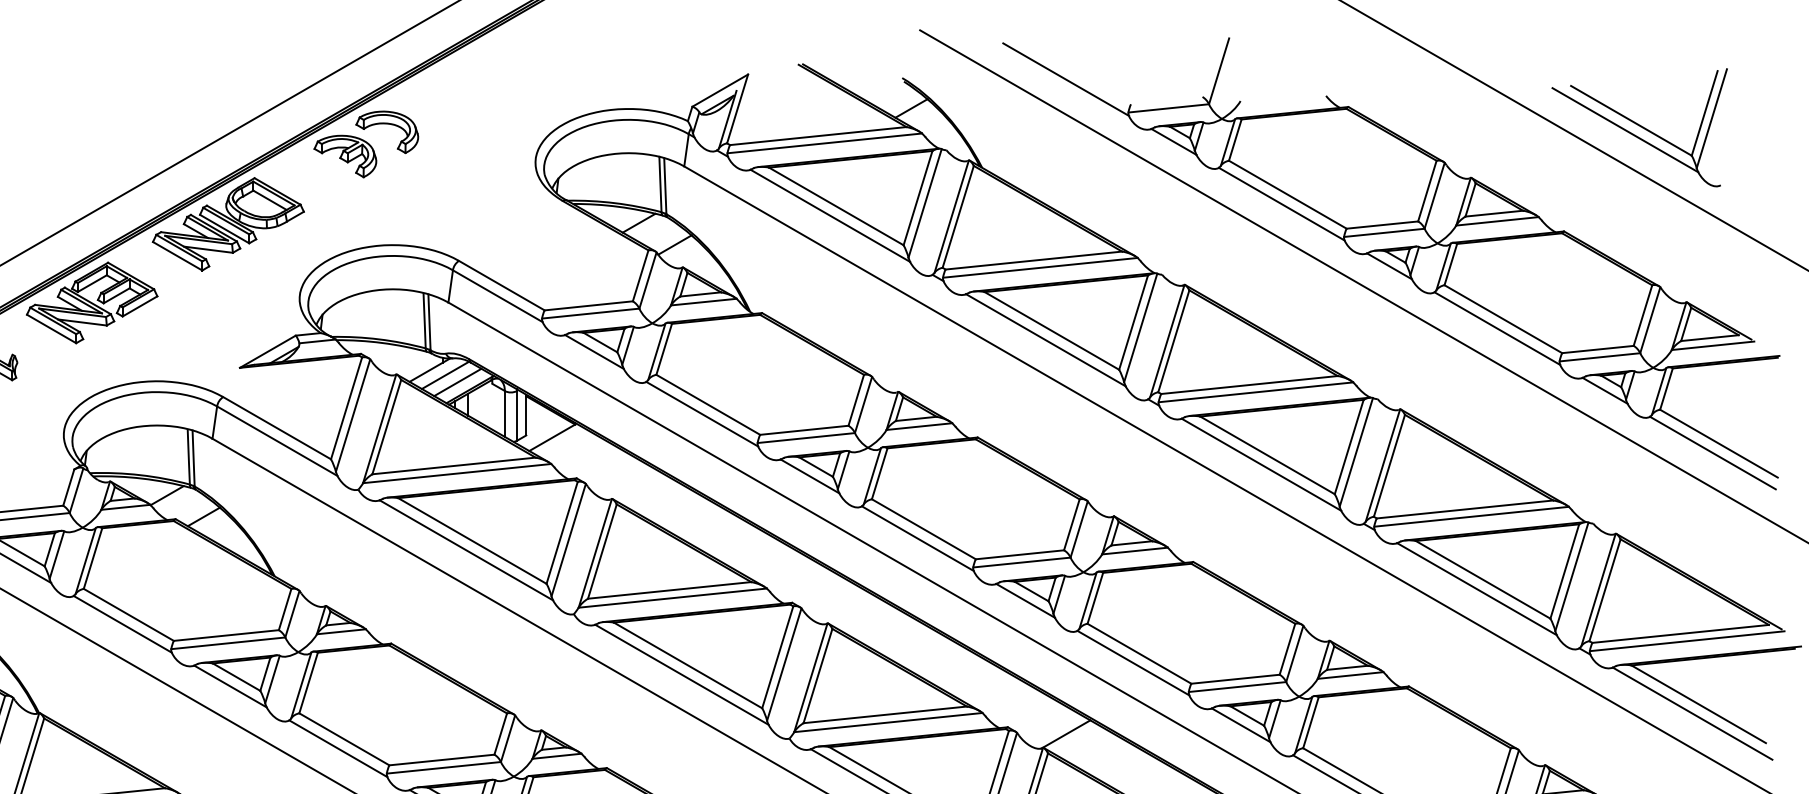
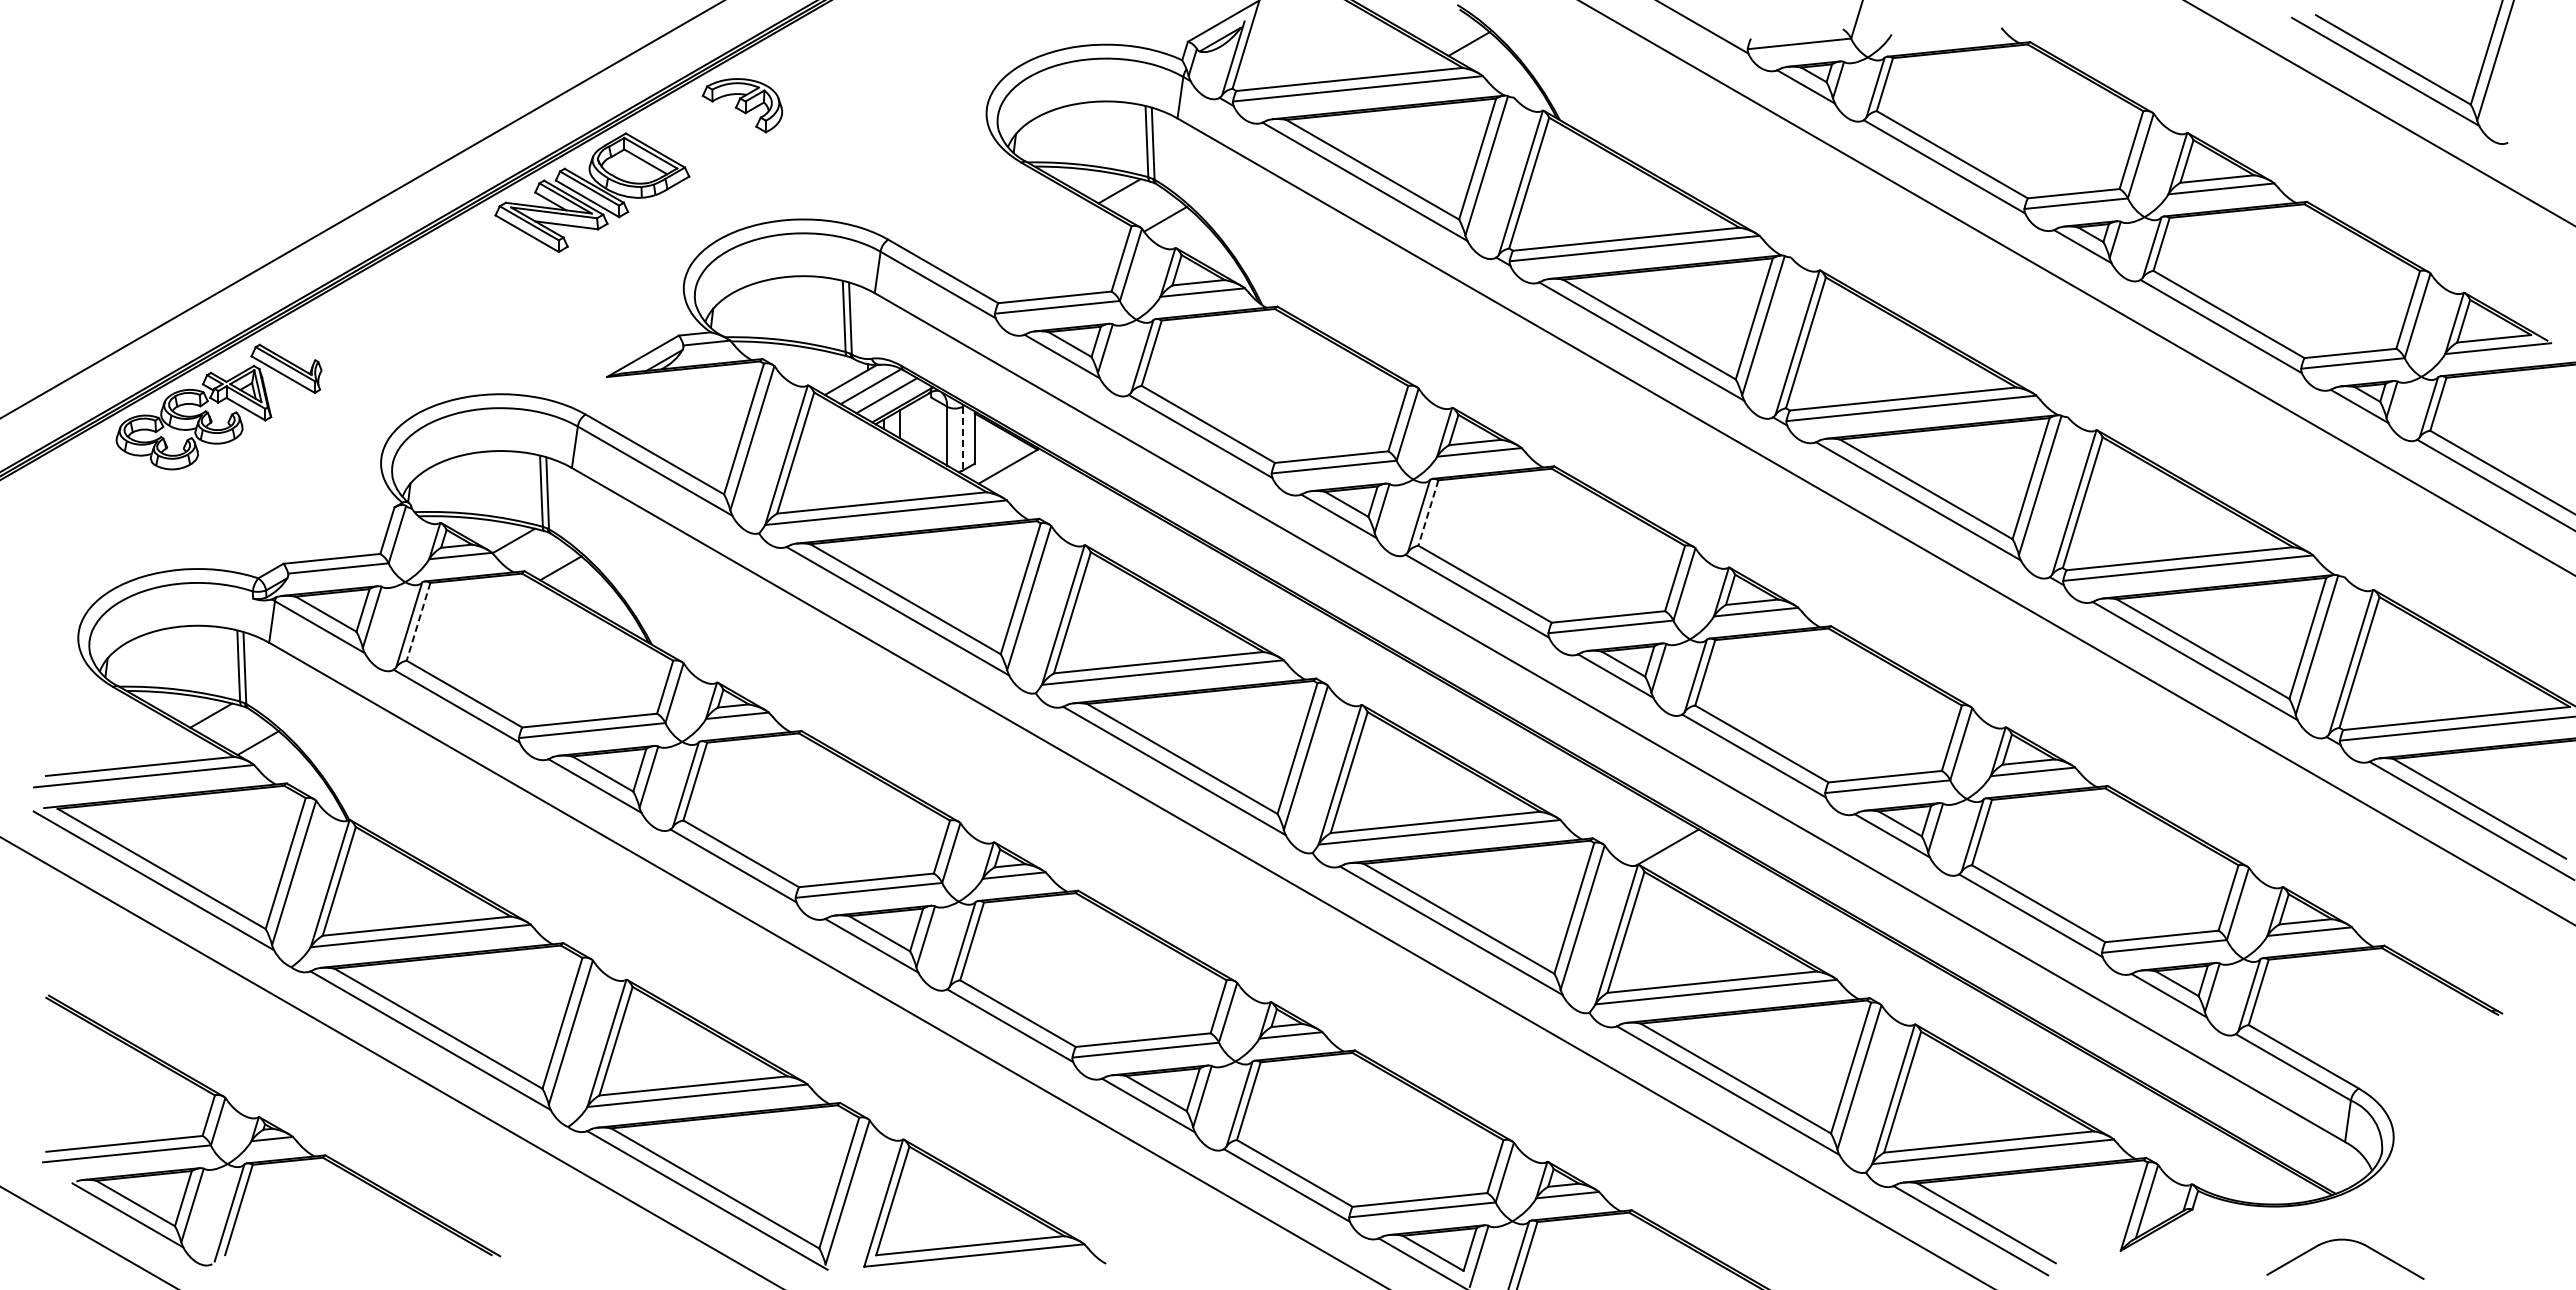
part: (386, 124) -> (795, 64), removed
part: (92, 302) -> (417, 293), removed
line: (516, 415) -> (962, 438), solid -> dashed
line: (879, 474) -> (1428, 513), solid -> dashed
line: (92, 558) -> (418, 621), solid -> dashed

